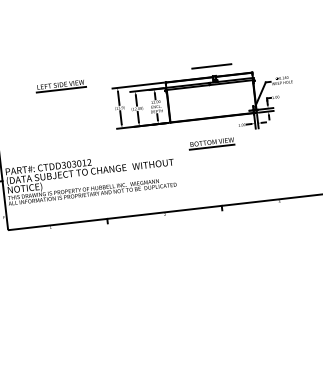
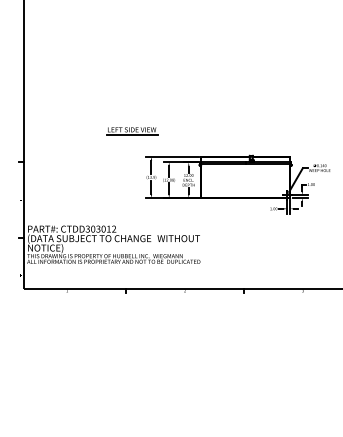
line: (211, 66) -> (249, 145), removed
part: (61, 86) -> (132, 131), moved
part: (211, 143) -> (240, 224), removed

